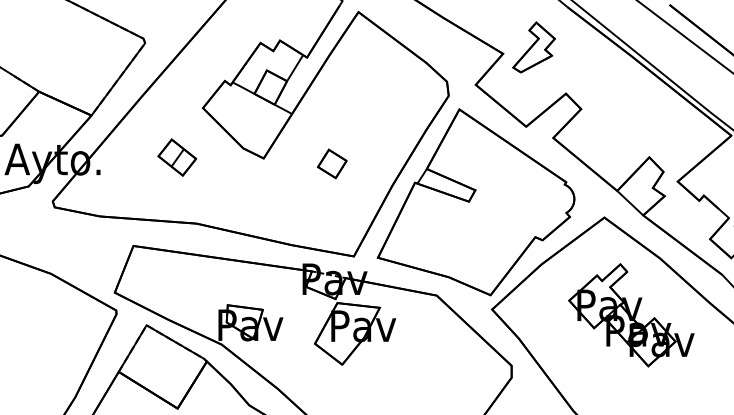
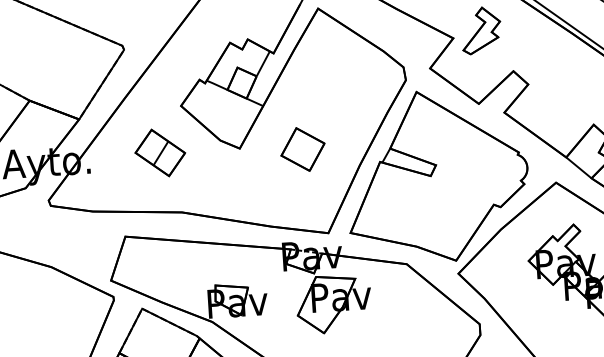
part: (177, 157) -> (160, 152), size x1.43
part: (332, 163) -> (303, 149), size x1.67

